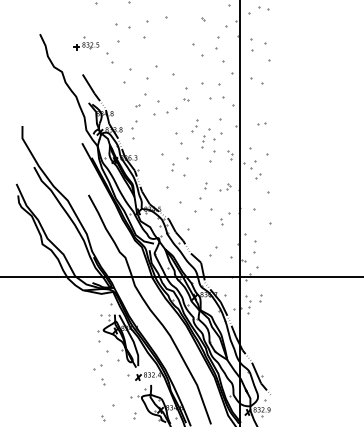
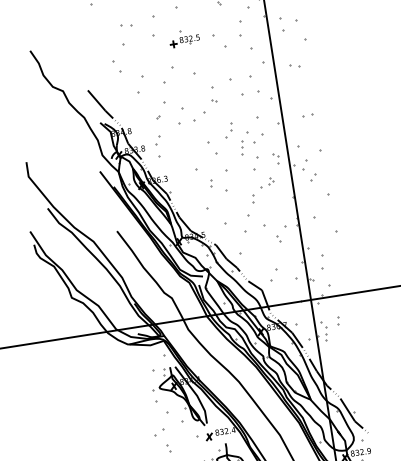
part: (123, 25) -> (126, 25), size x0.62
part: (86, 43) -> (184, 37), moved
part: (257, 80) -> (294, 65), size x0.62
part: (225, 187) -> (267, 182), moved

